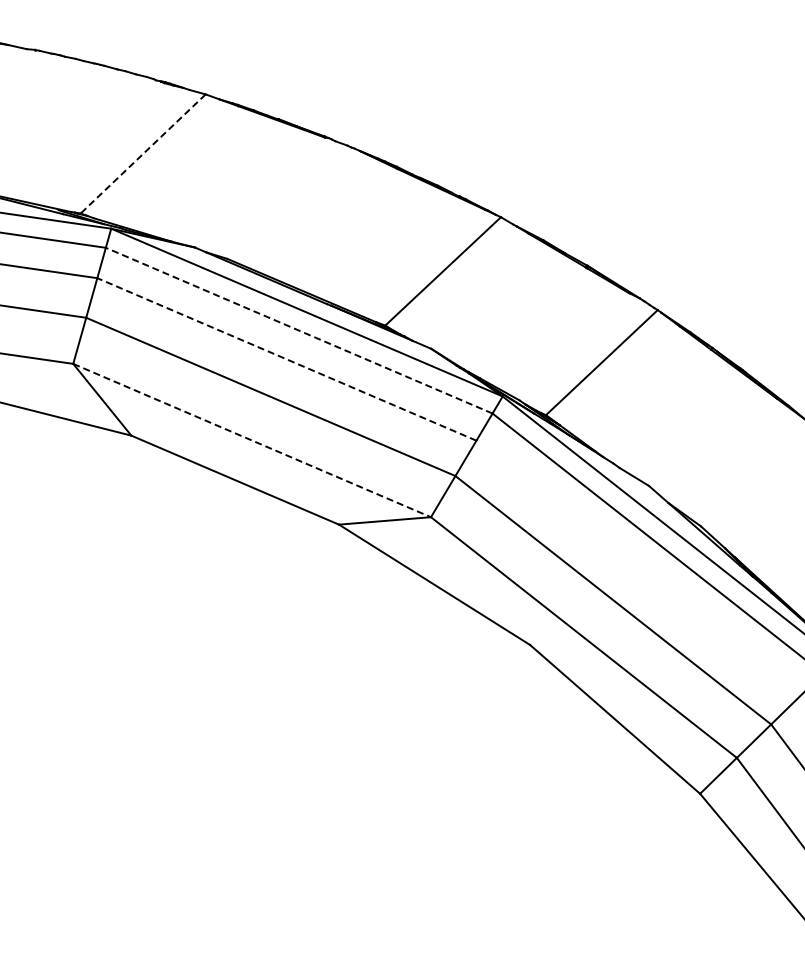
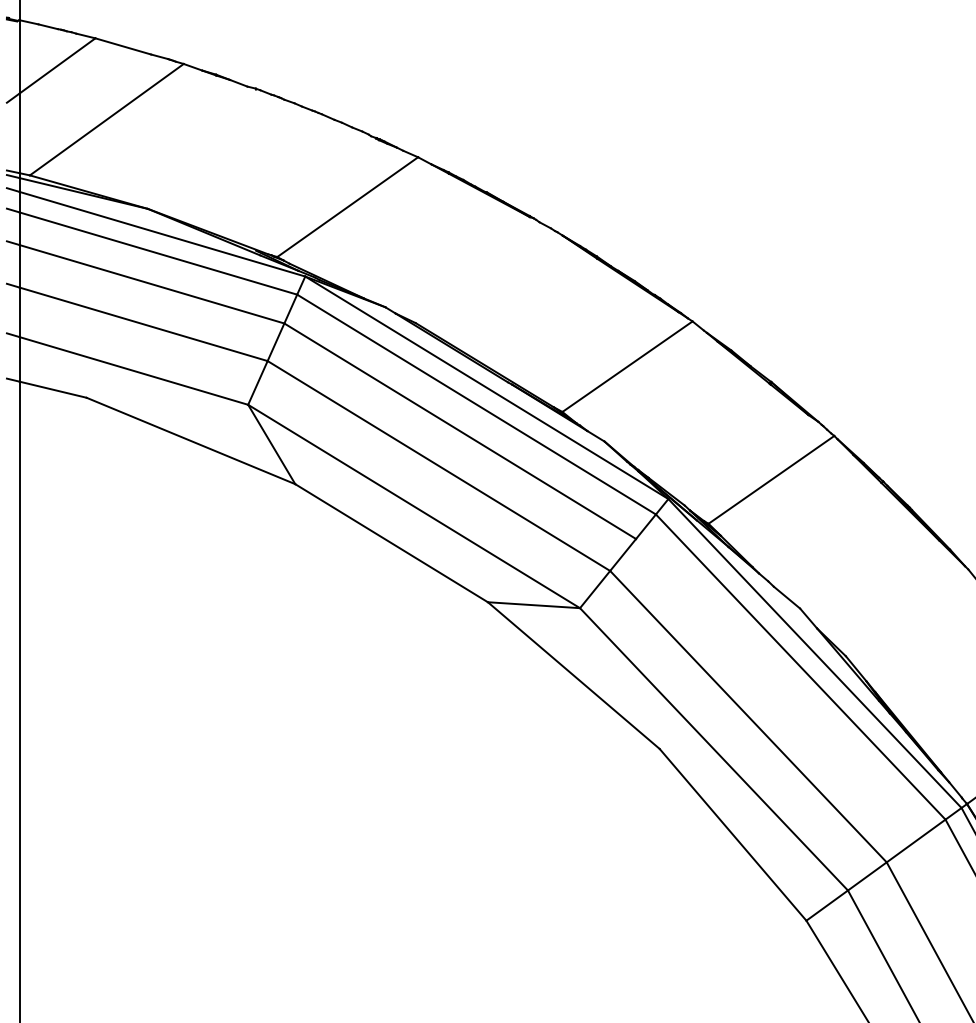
line: (143, 154) -> (347, 207), dashed -> solid
line: (299, 330) -> (476, 404), dashed -> solid
line: (286, 358) -> (459, 430), dashed -> solid
line: (252, 440) -> (414, 506), dashed -> solid

